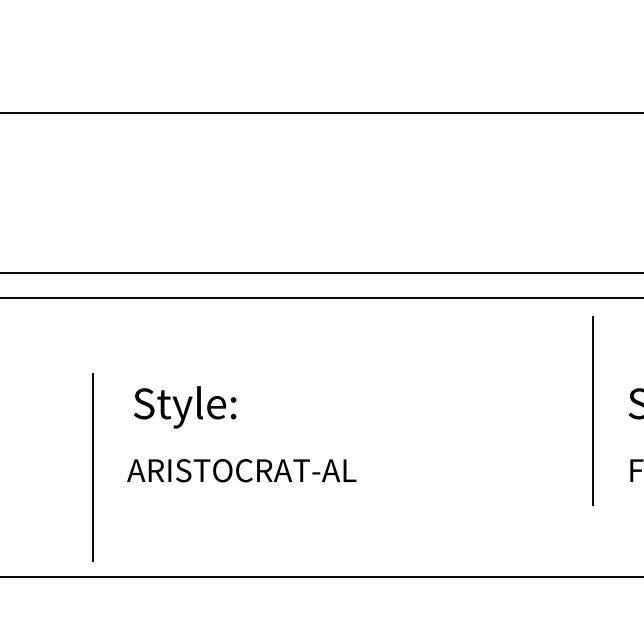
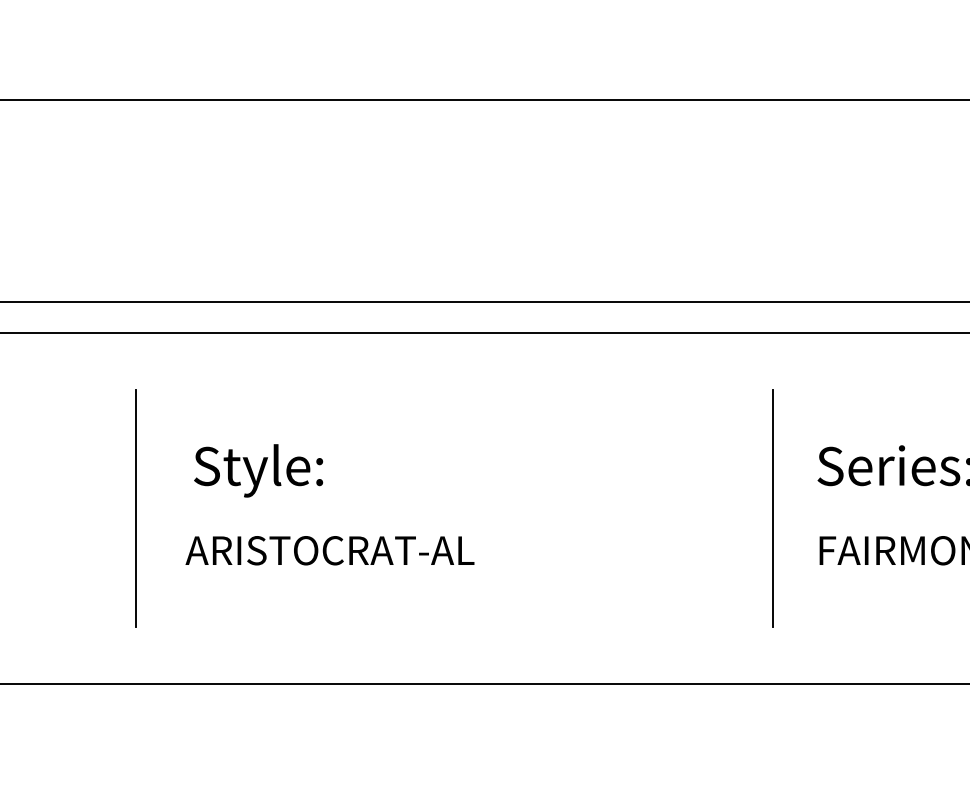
line: (592, 411) -> (772, 508), moved
line: (92, 467) -> (135, 508), moved

